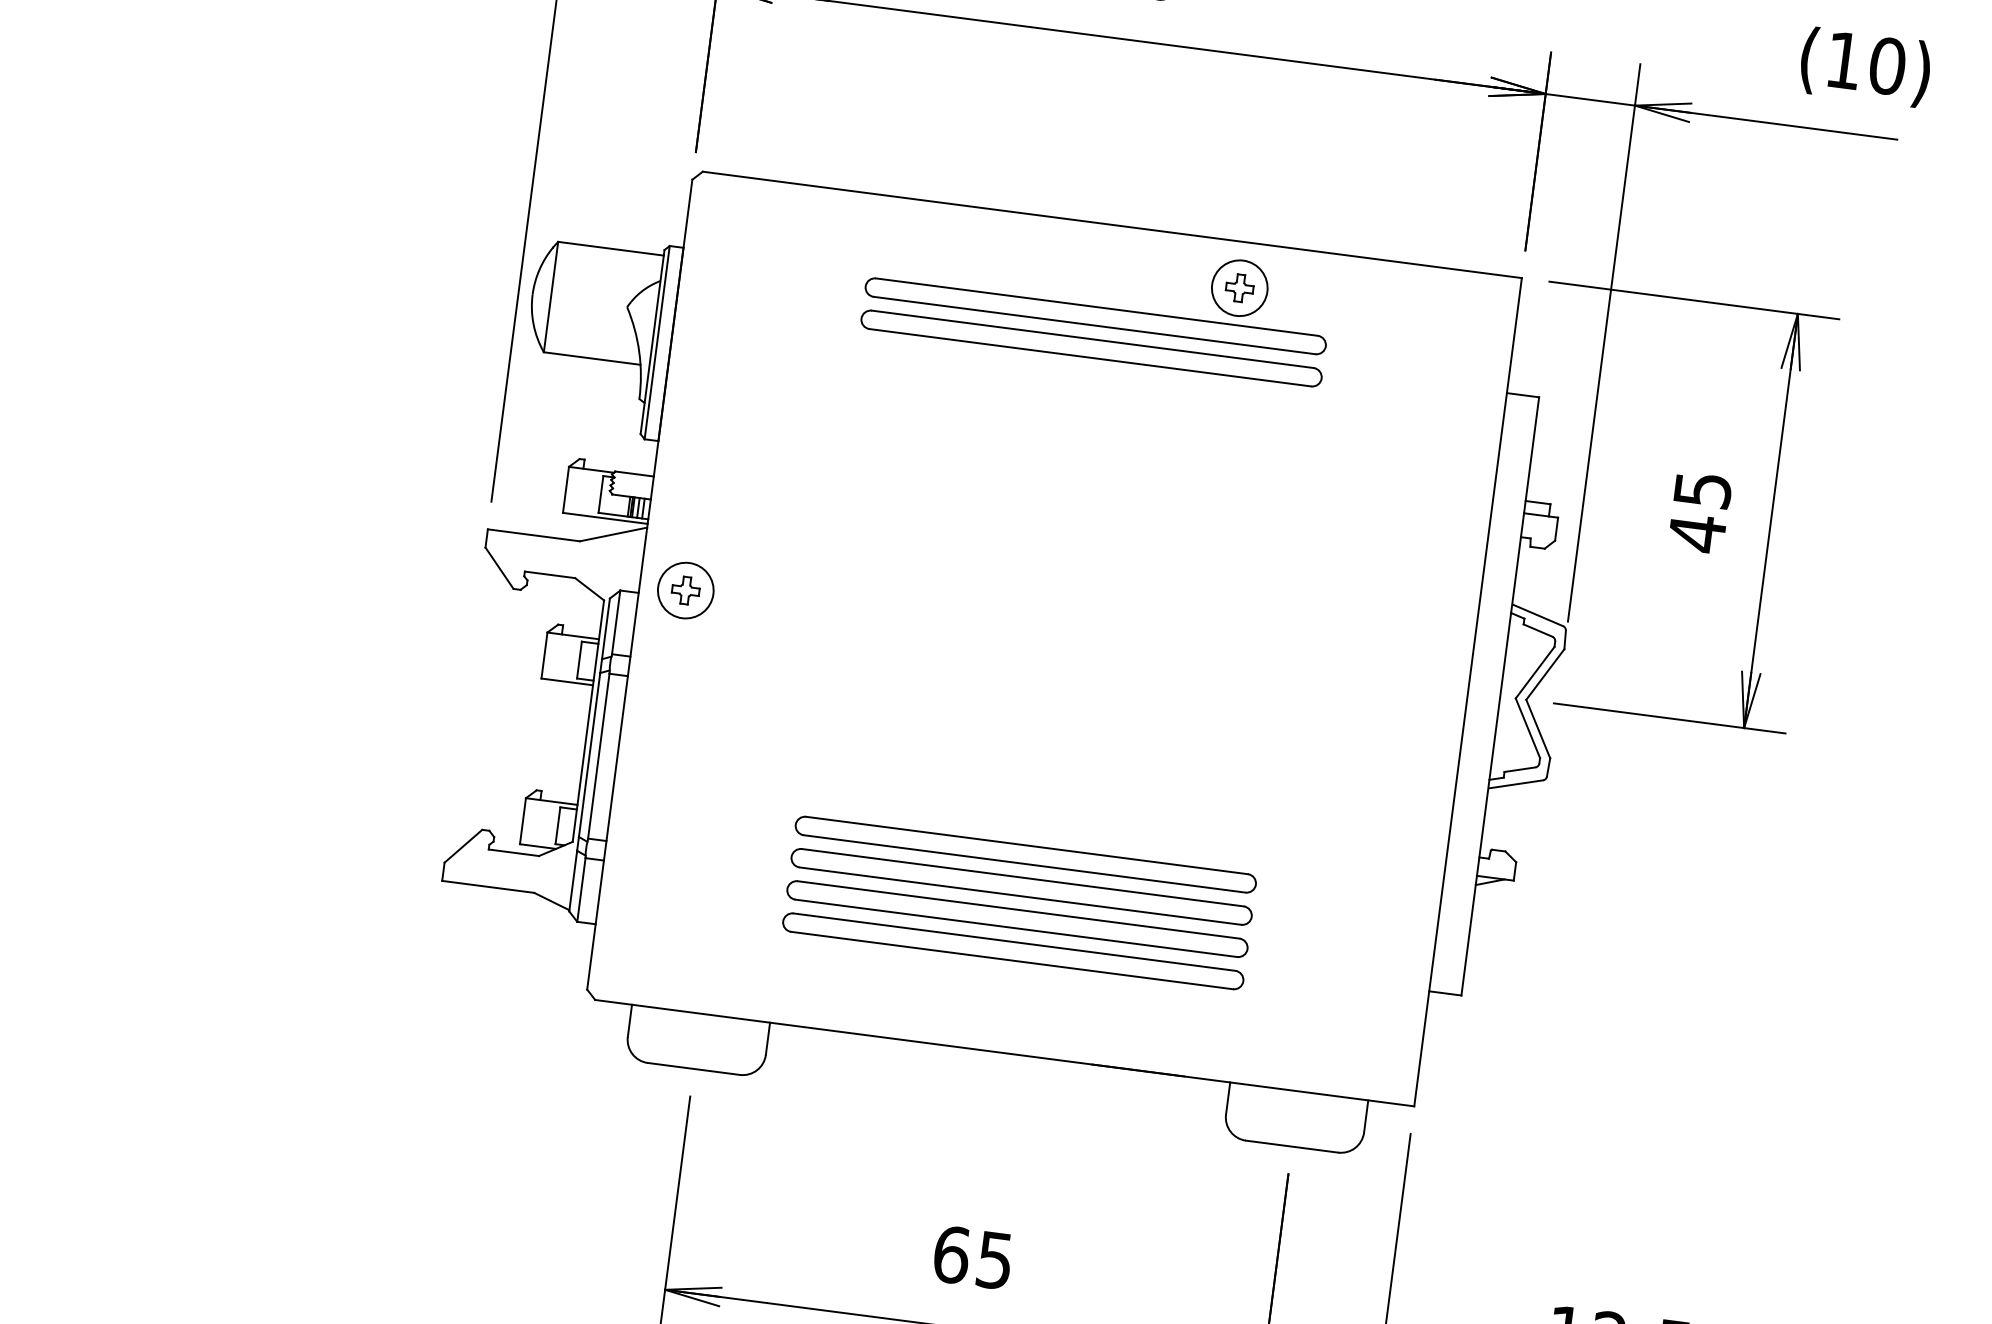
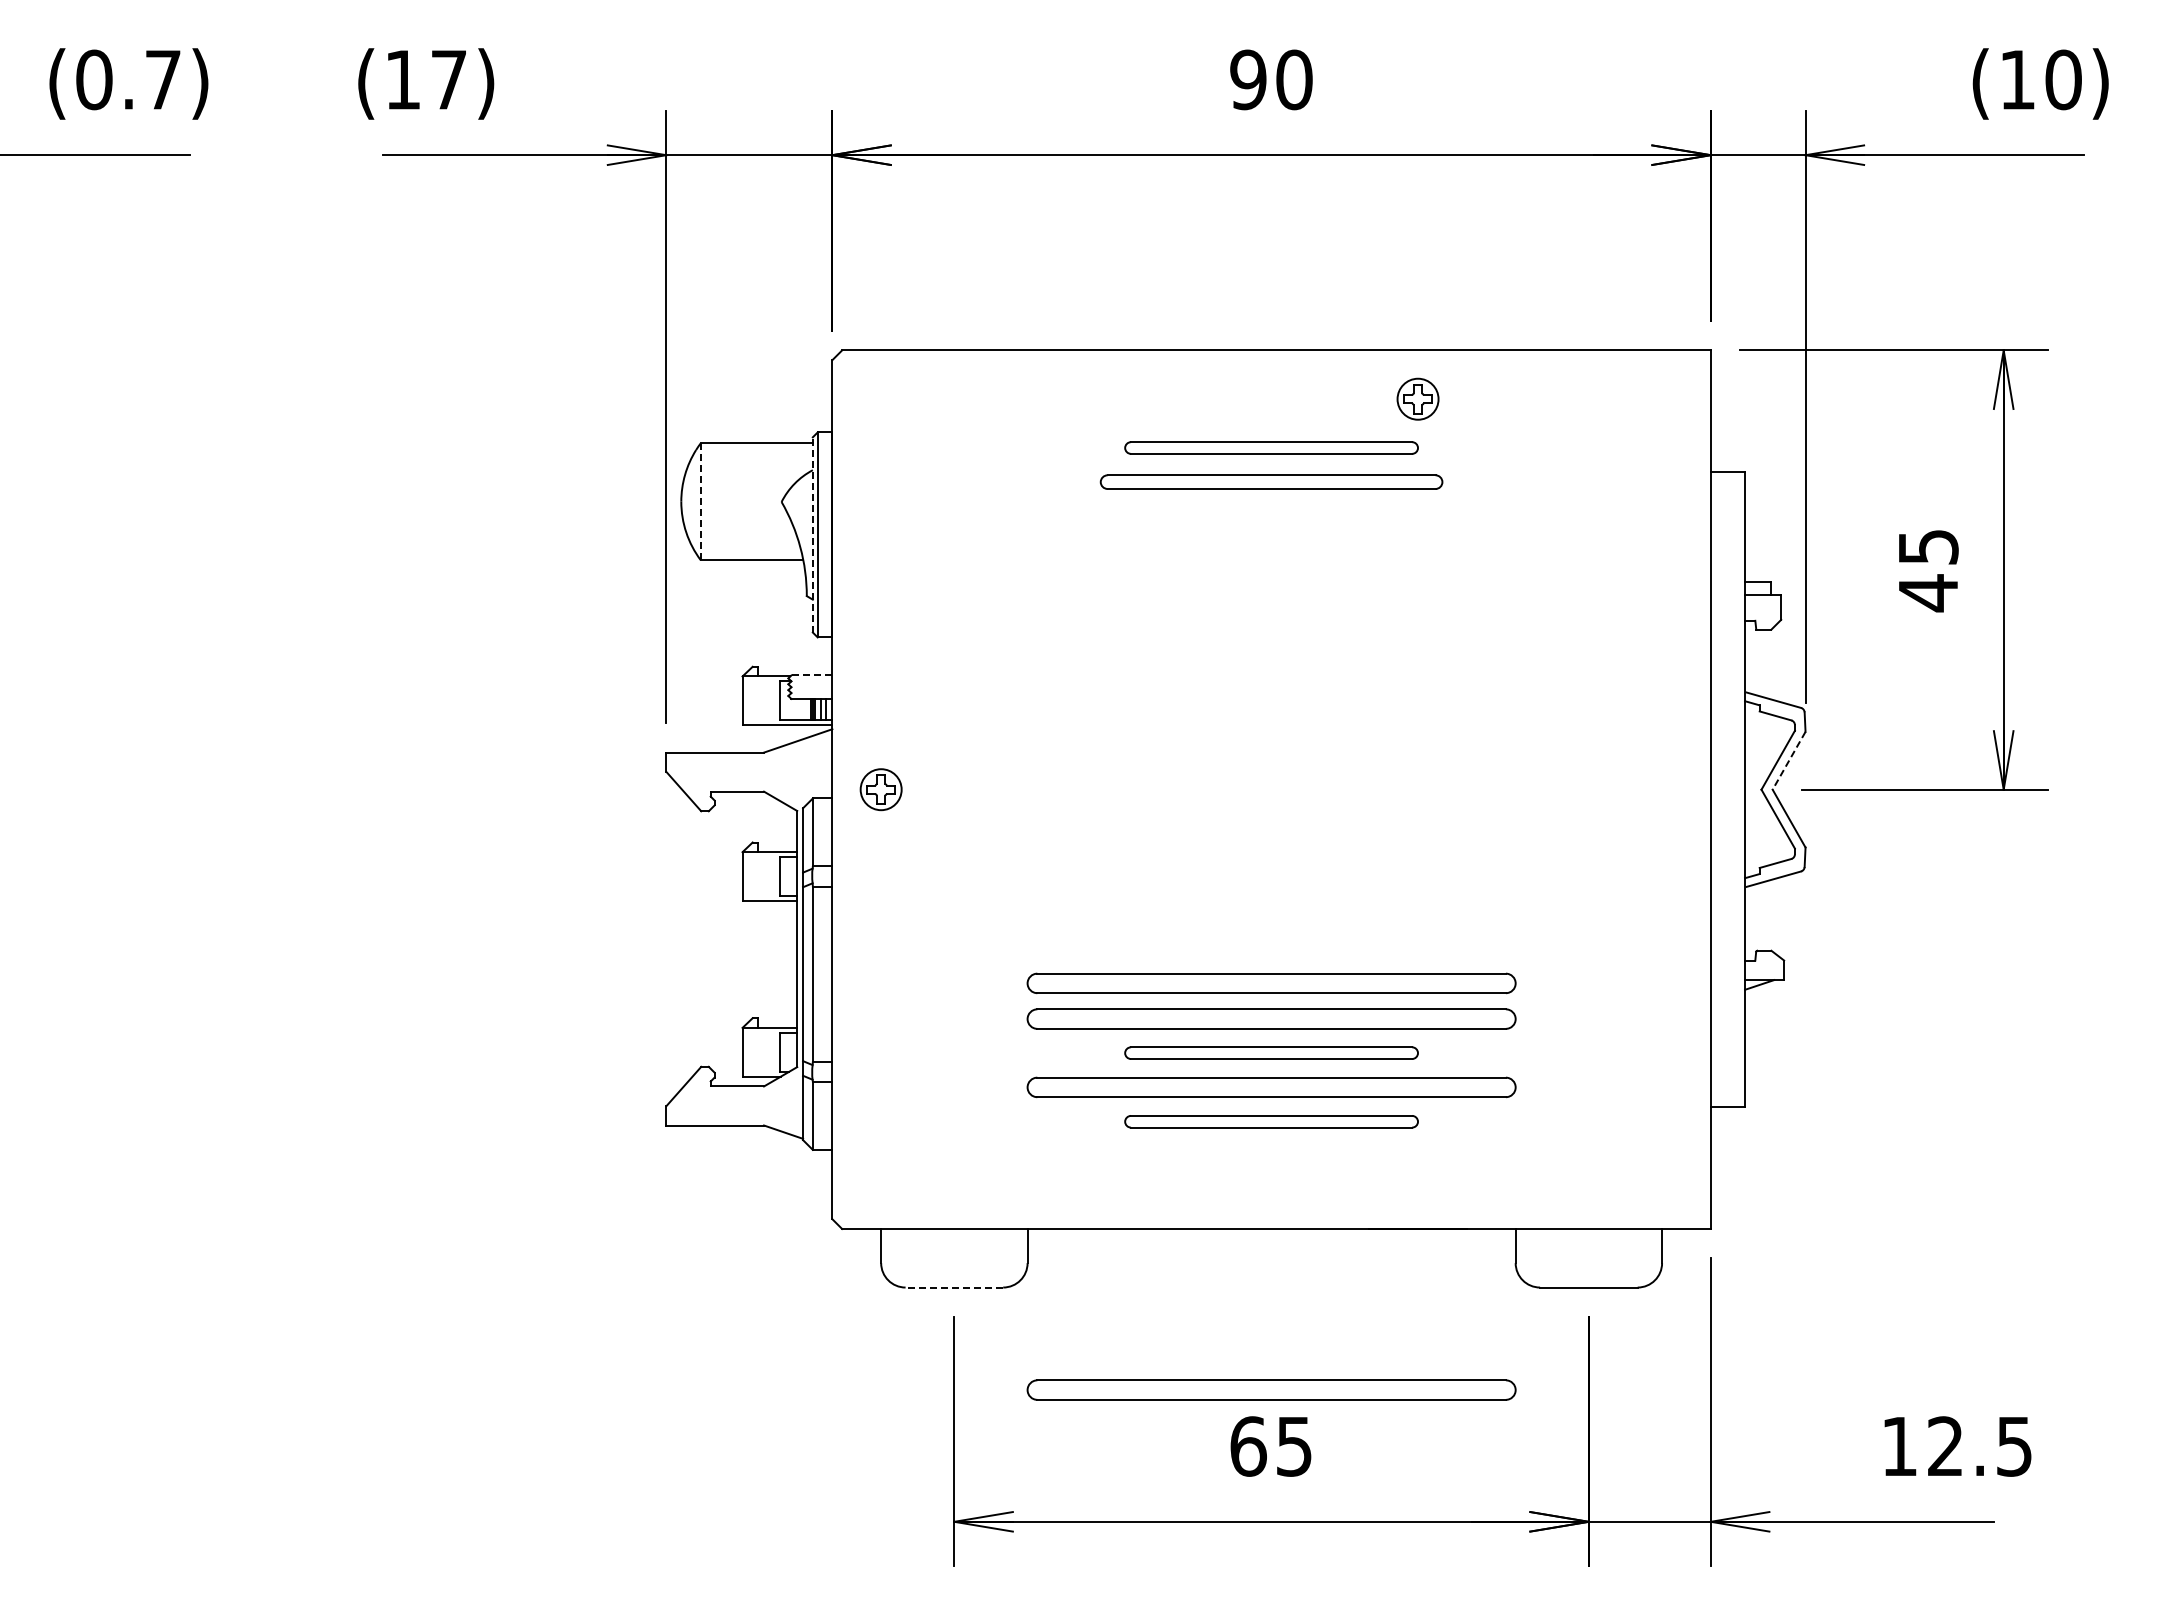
circle: (1239, 287) -> (1417, 398), size x0.7
line: (550, 296) -> (700, 501), solid -> dashed
part: (1095, 315) -> (1271, 447), size x0.6
line: (652, 341) -> (812, 534), solid -> dashed
part: (1091, 347) -> (1271, 481), size x0.7
line: (634, 474) -> (811, 675), solid -> dashed
circle: (685, 590) -> (880, 789), size x0.7
line: (1544, 675) -> (1788, 761), solid -> dashed
part: (1030, 821) -> (1271, 983), added
part: (1021, 886) -> (1271, 1052), size x0.6
part: (1013, 951) -> (1271, 1121), size x0.6
line: (693, 1068) -> (954, 1287), solid -> dashed
part: (980, 1203) -> (1271, 1389), added

